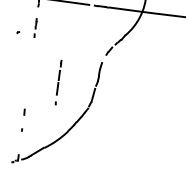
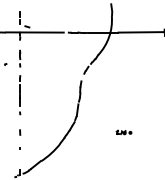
line: (58, 83) -> (20, 95), moved
part: (142, 127) -> (123, 132), added

